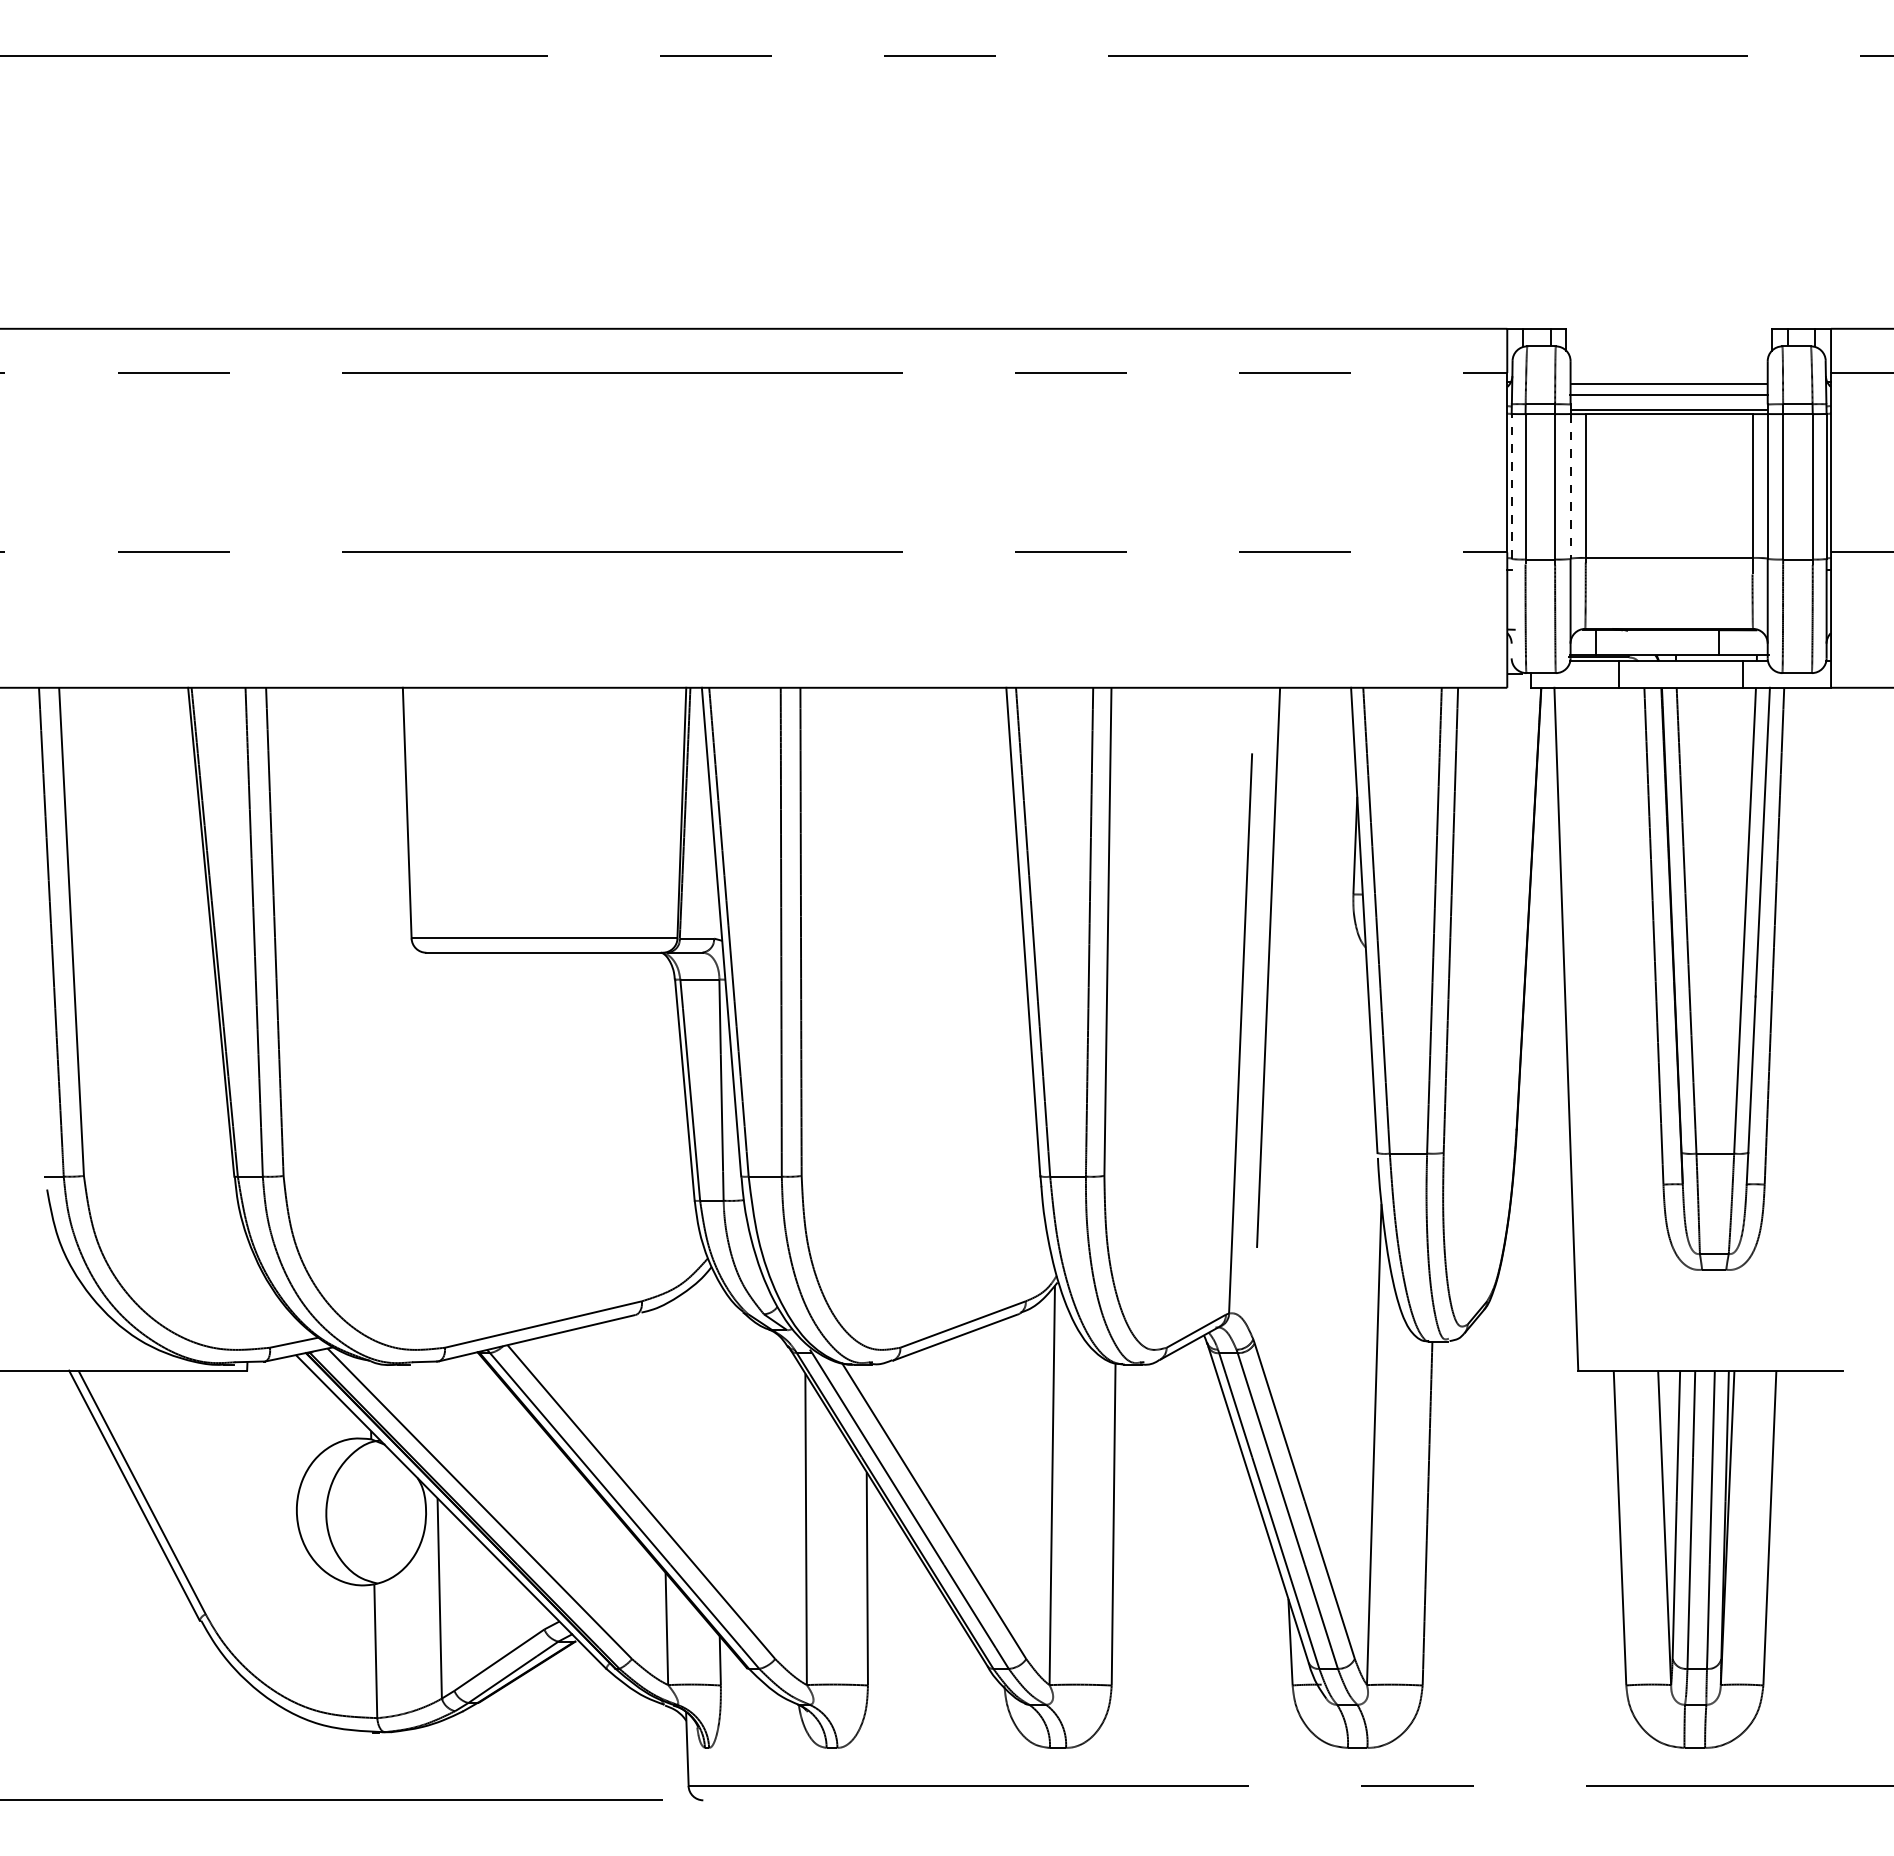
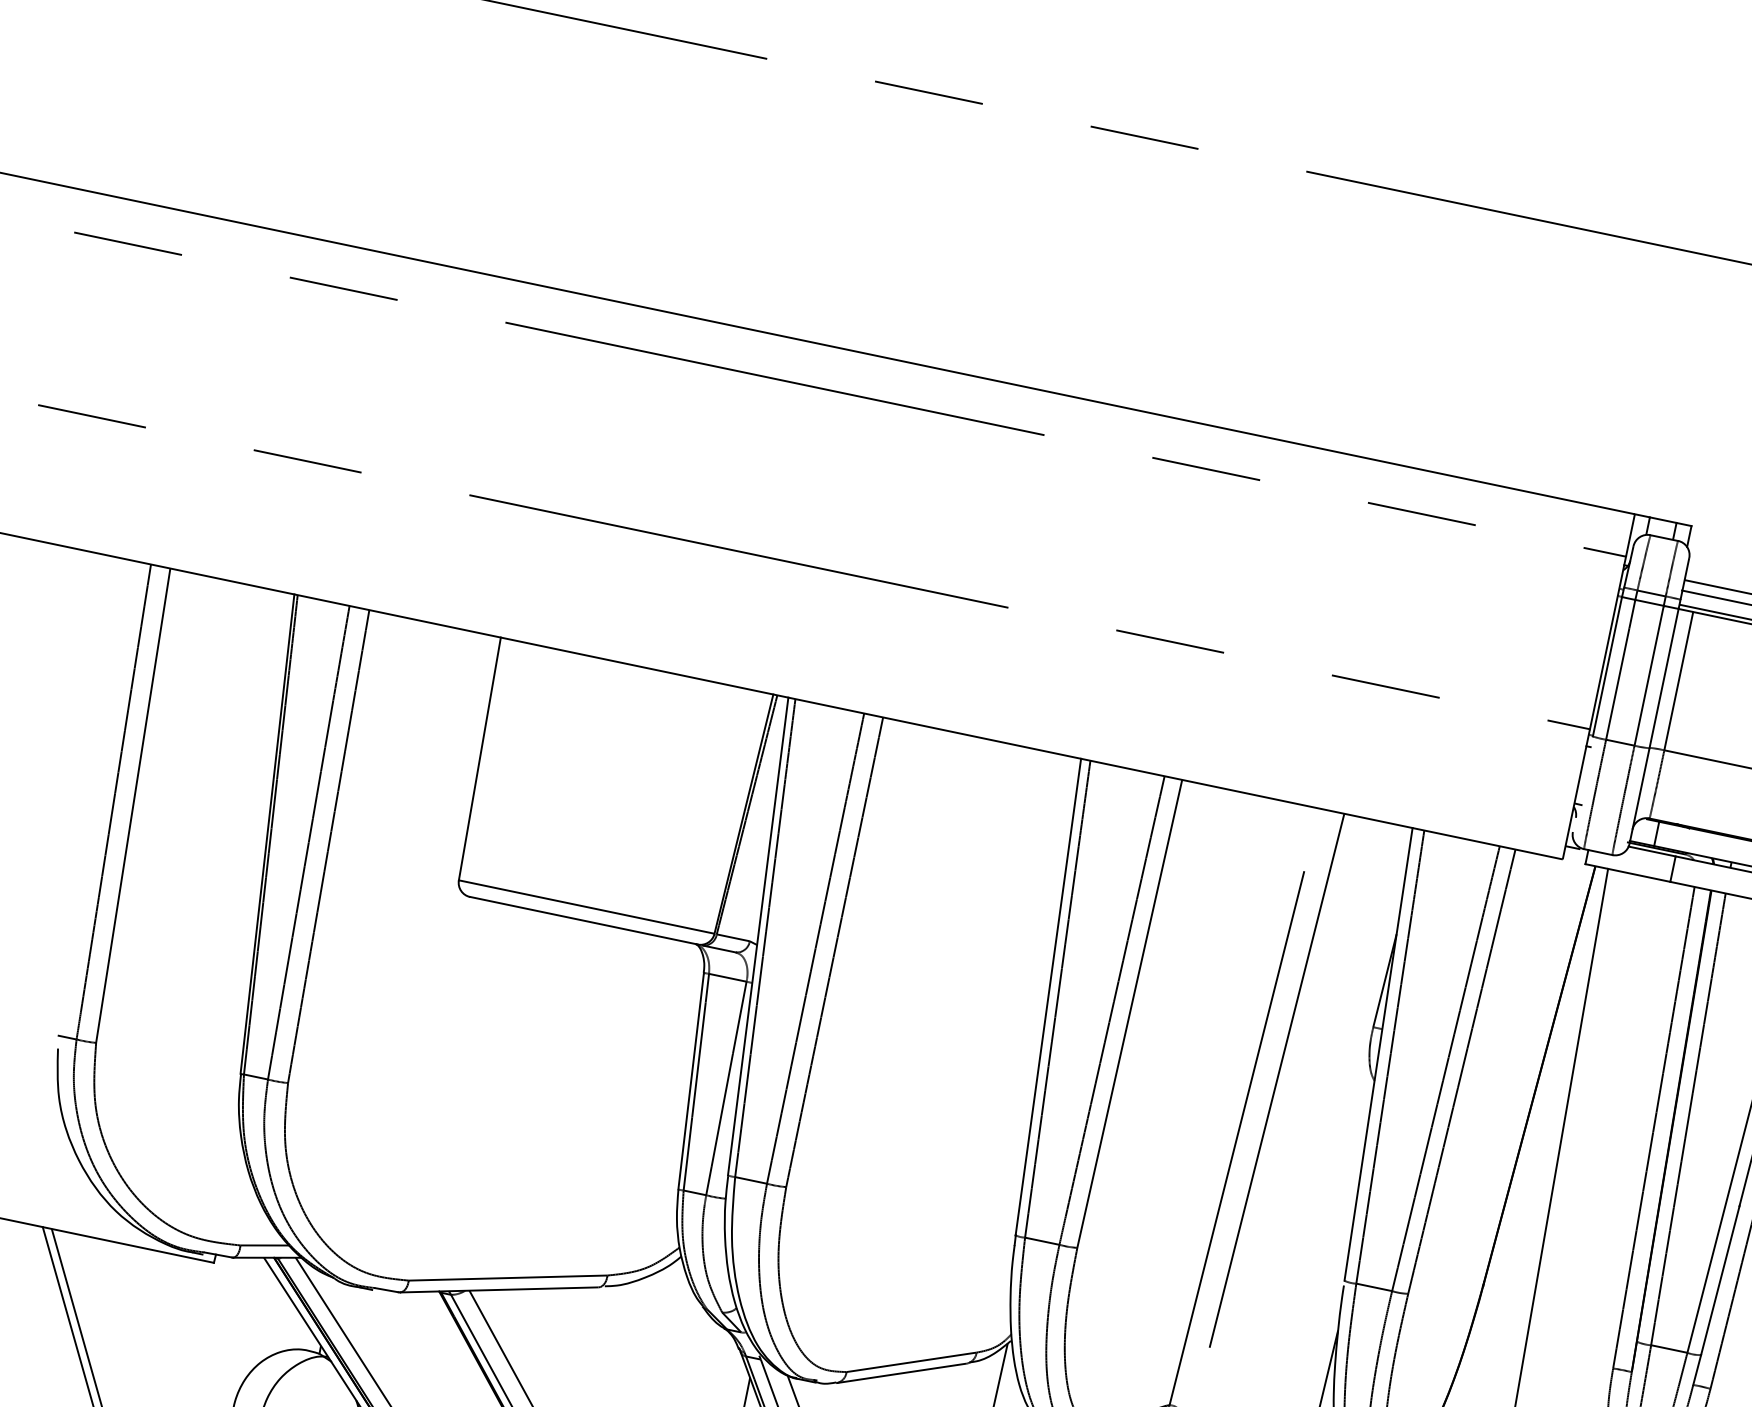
line: (1511, 486) -> (1607, 666), dashed -> solid
line: (1570, 487) -> (1663, 679), dashed -> solid

